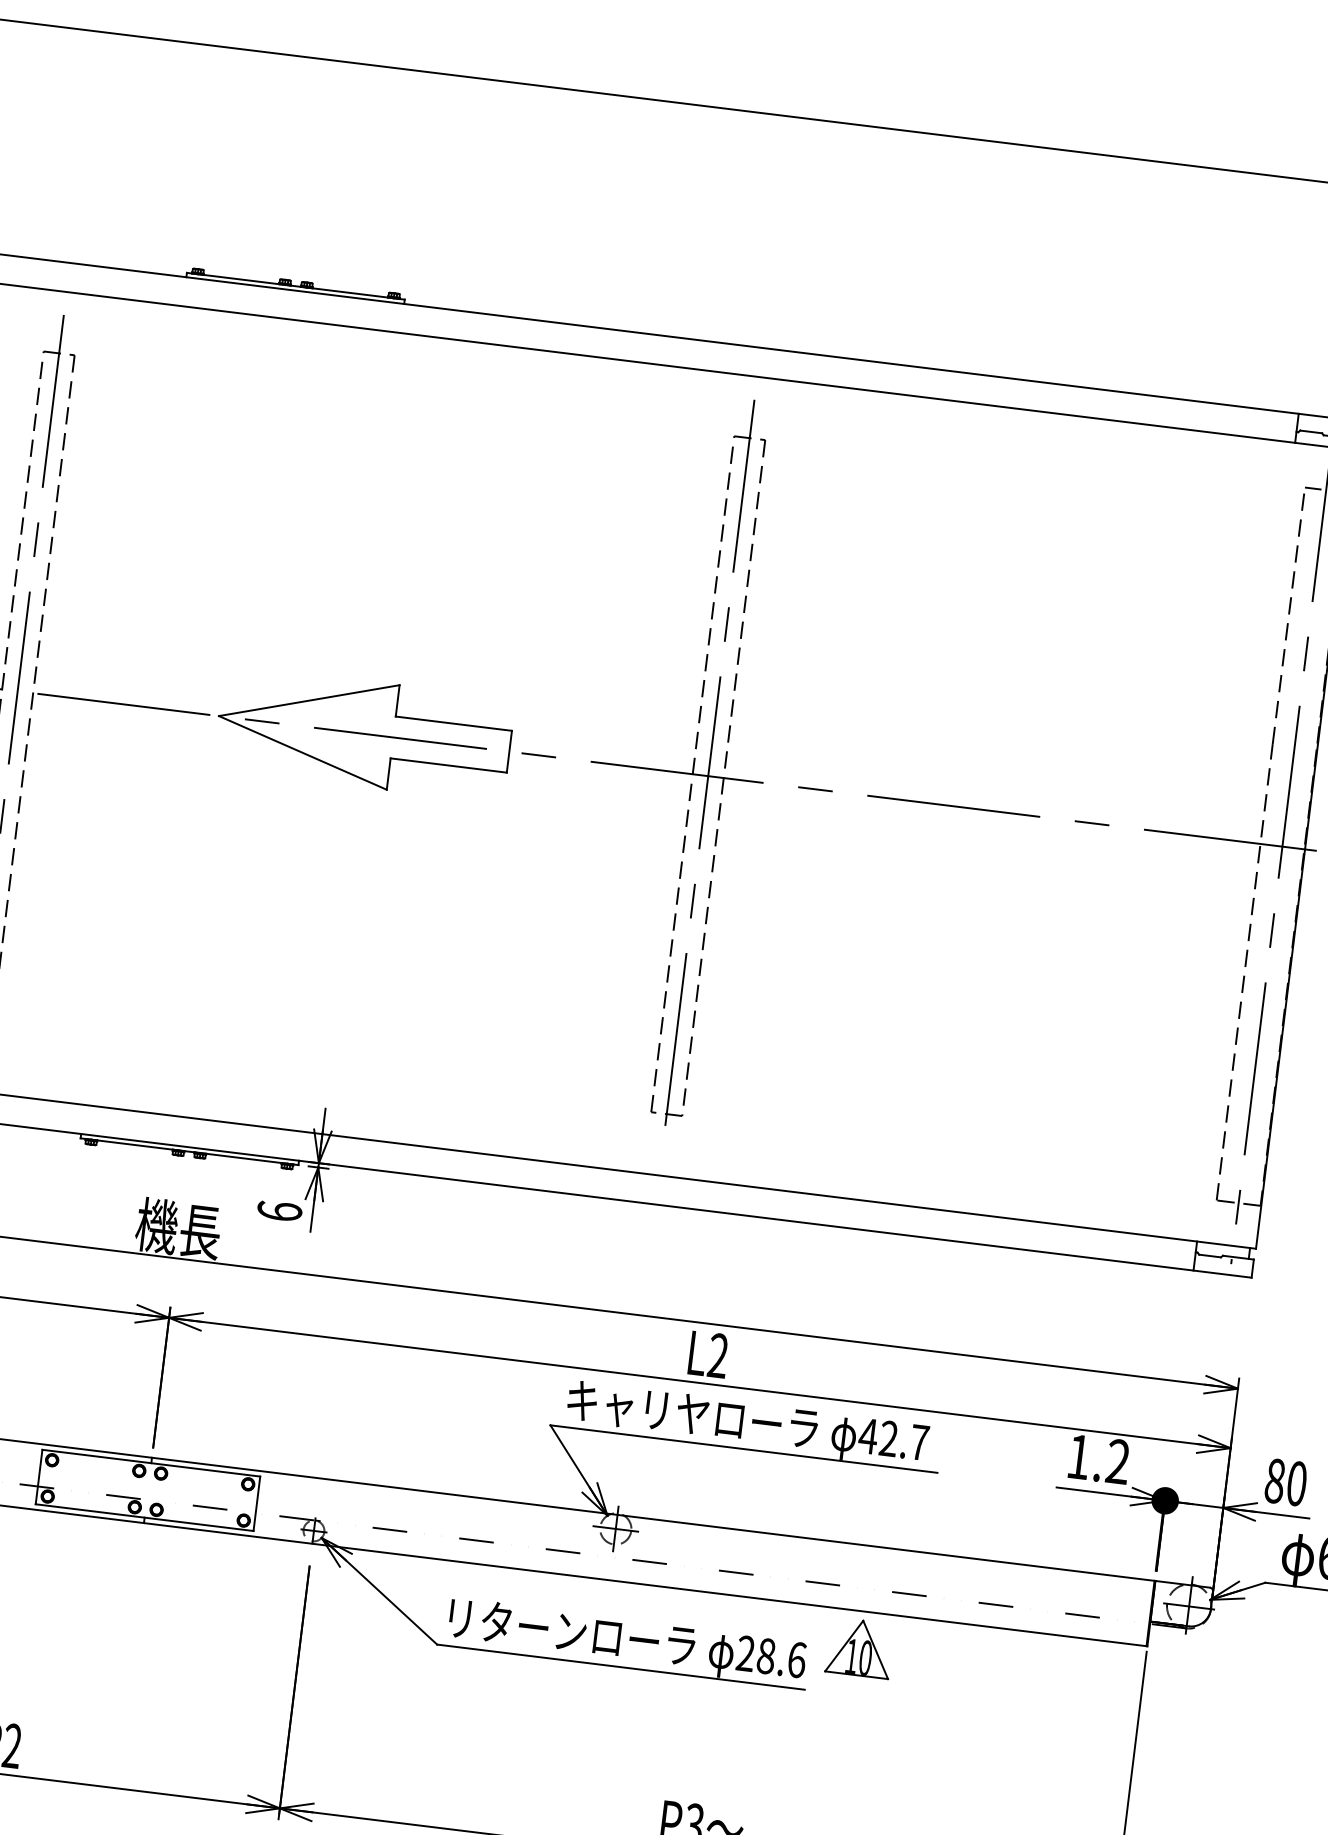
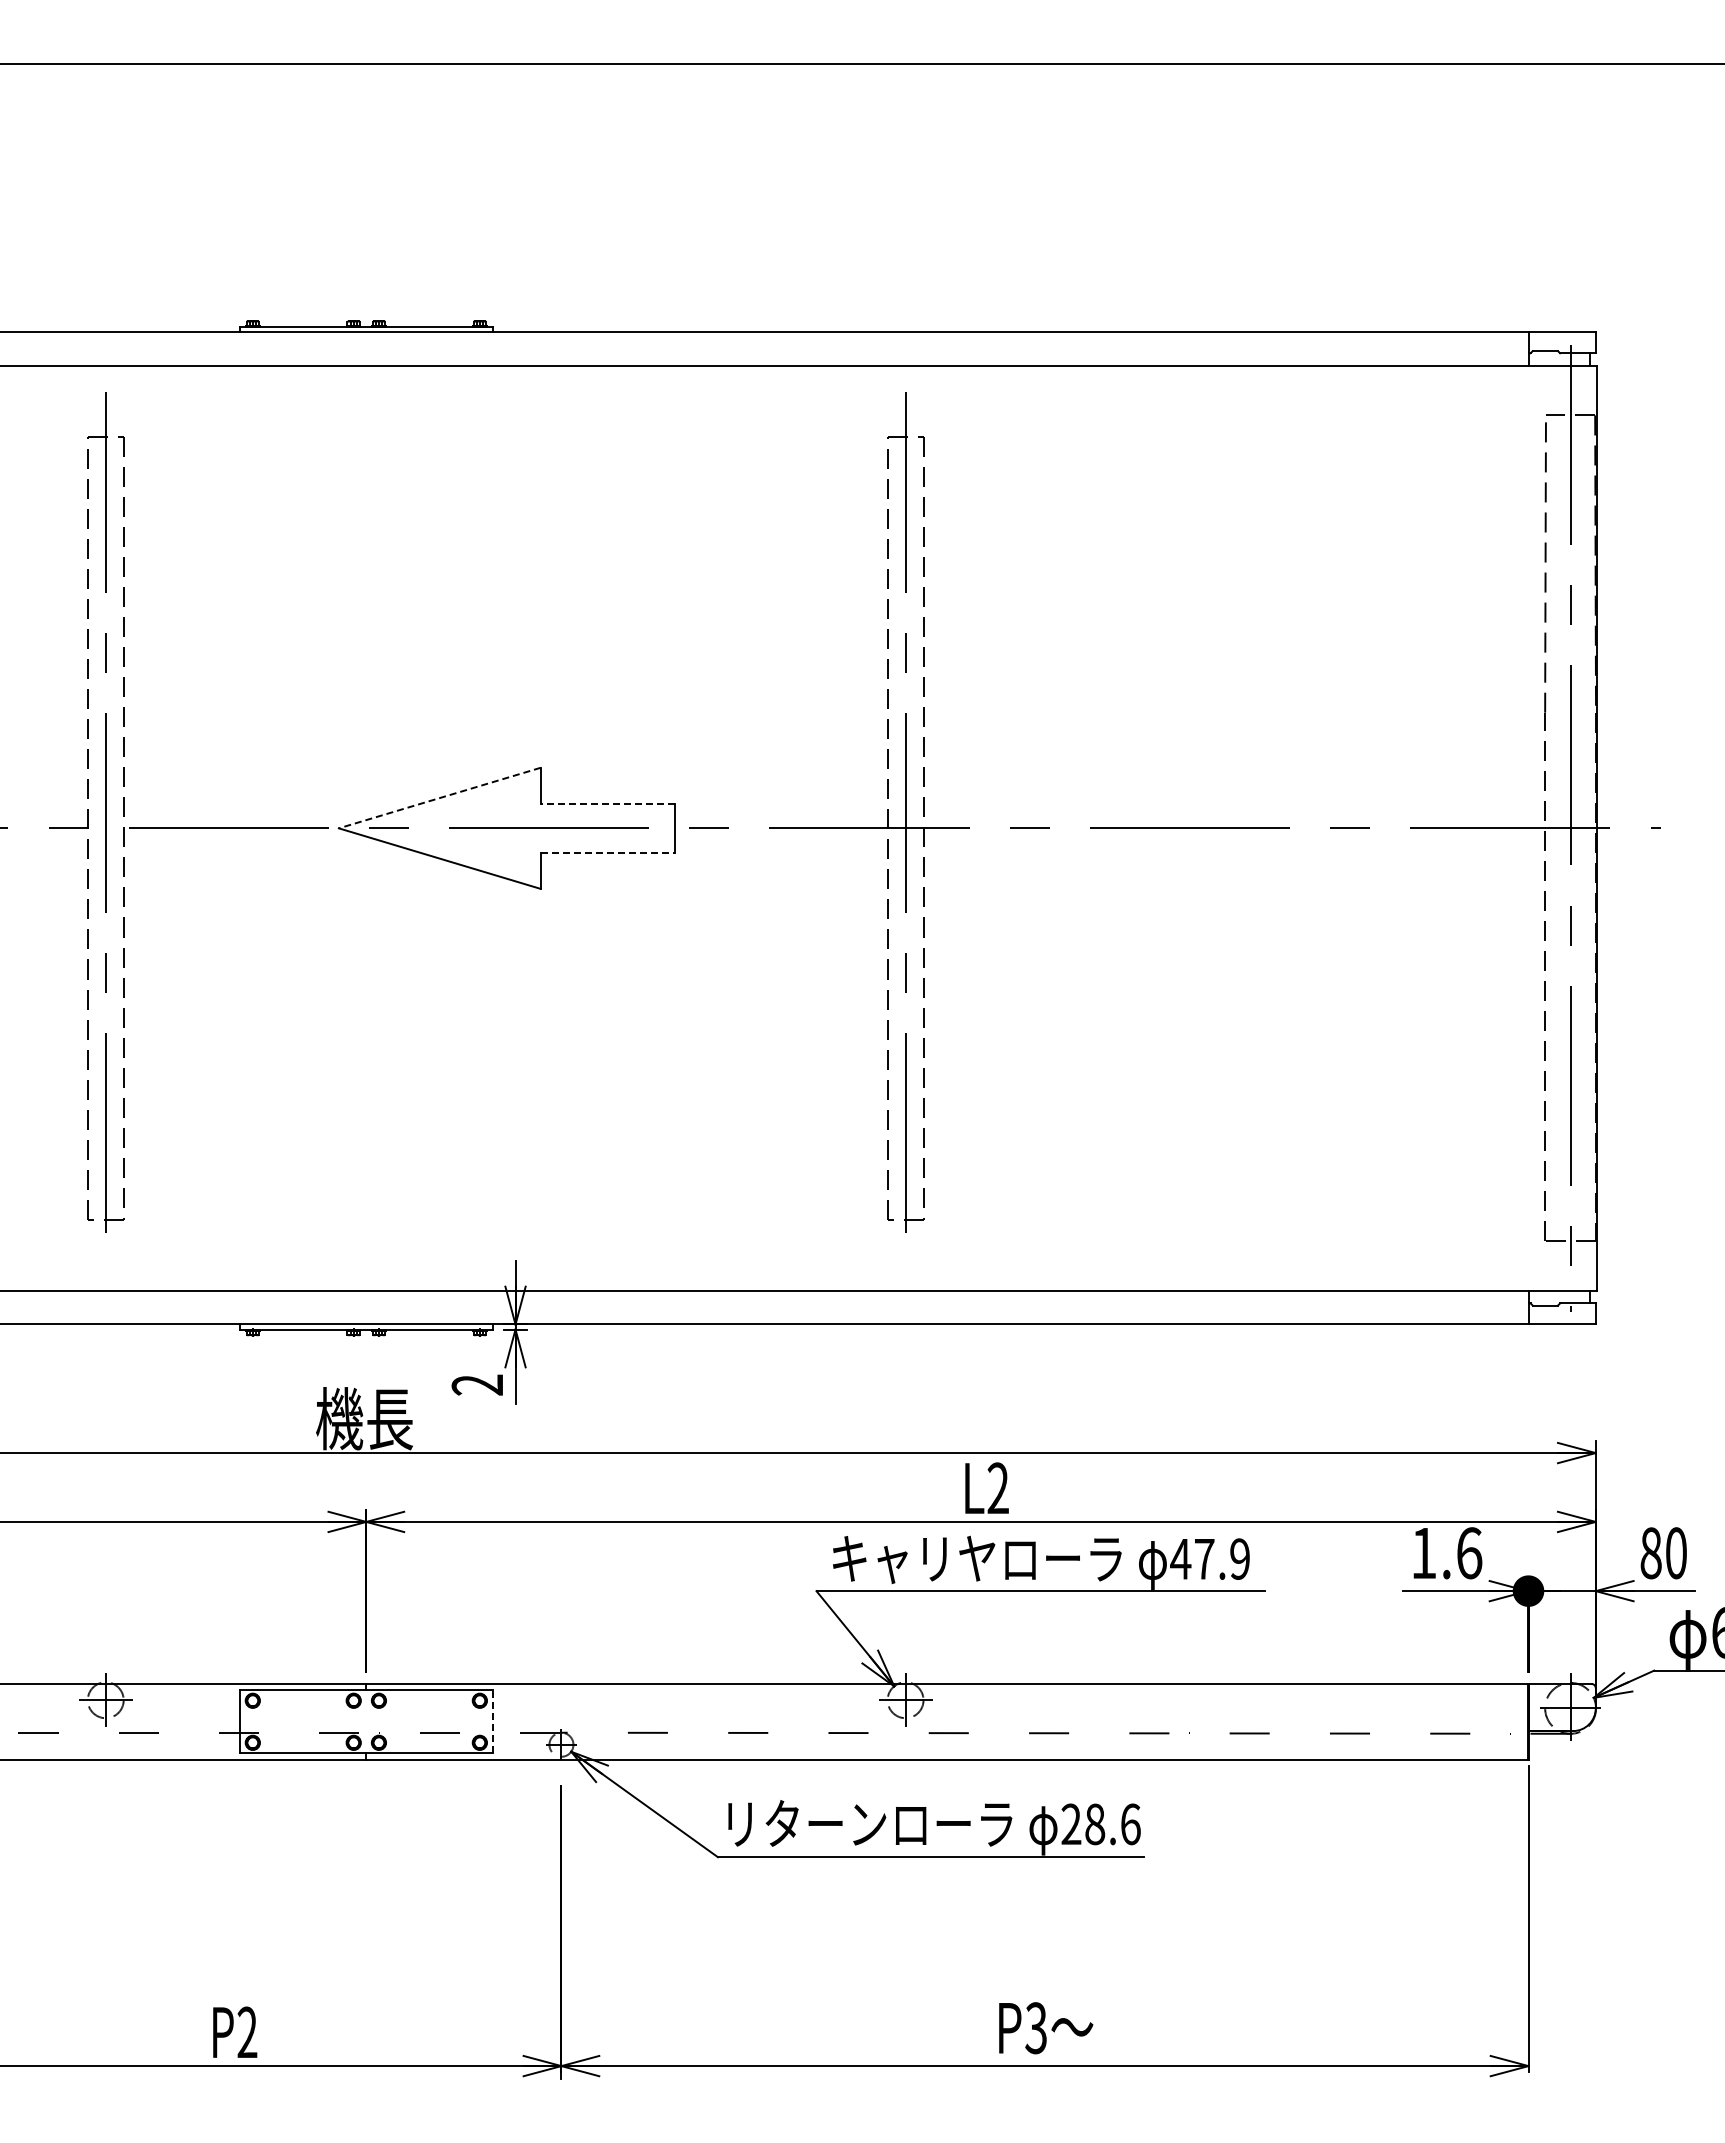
line: (308, 700) -> (439, 798), solid -> dashed
line: (453, 723) -> (607, 804), solid -> dashed
line: (449, 765) -> (608, 852), solid -> dashed
text: (279, 1210) -> (477, 1384), 6 -> 2
text: (904, 1440) -> (1222, 1558), 42.7 -> 47.9
text: (1118, 1462) -> (1469, 1553), 1.2 -> 1.6
line: (256, 1503) -> (492, 1721), solid -> dashed
part: (859, 1647) -> (1200, 1801), removed

